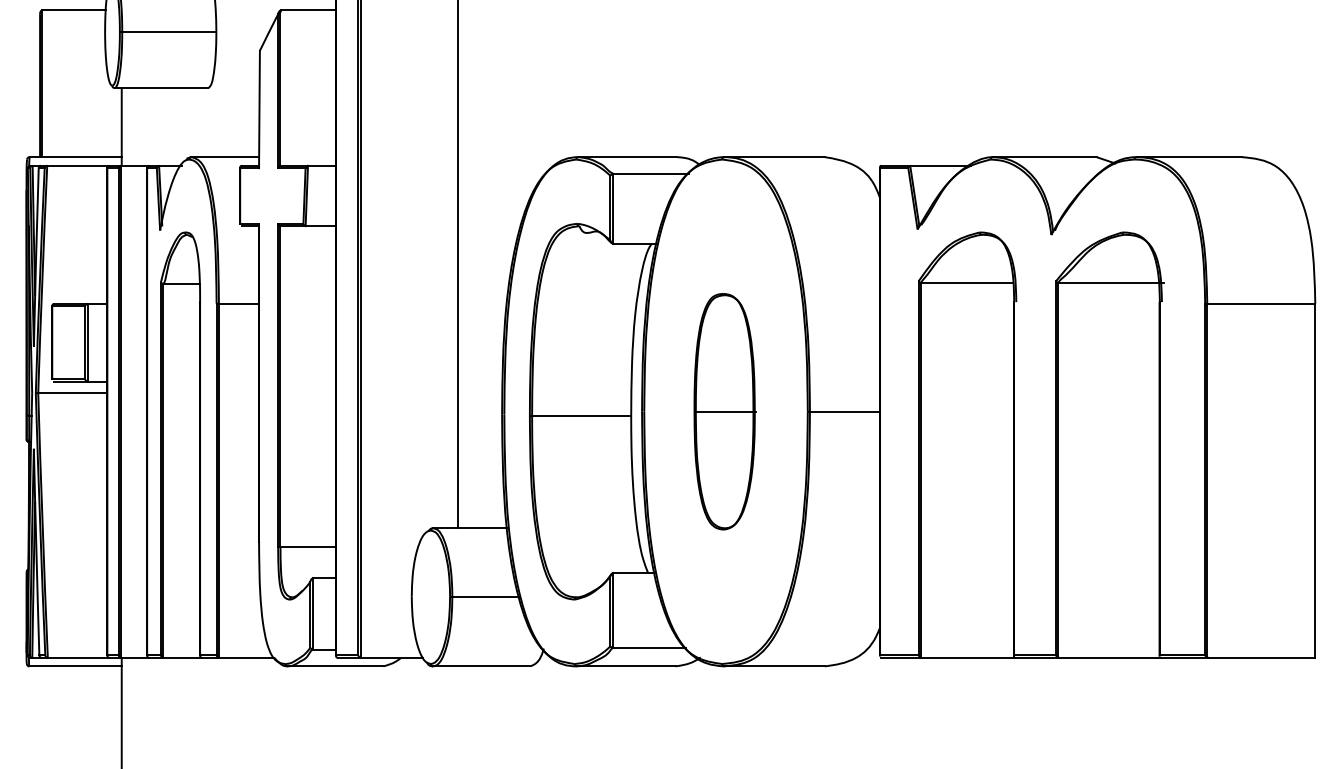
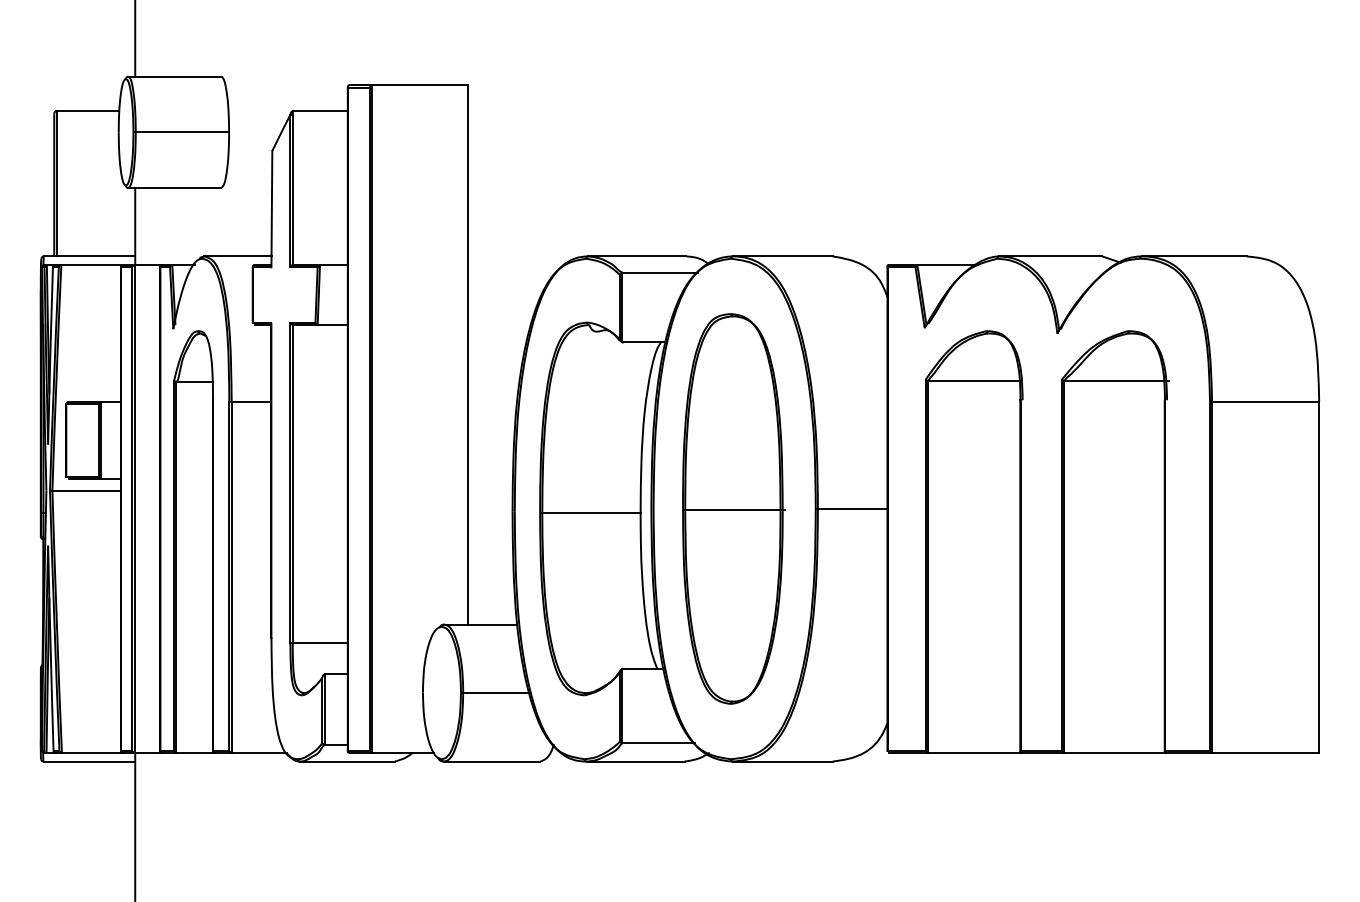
part: (724, 411) -> (733, 508), size x1.67

